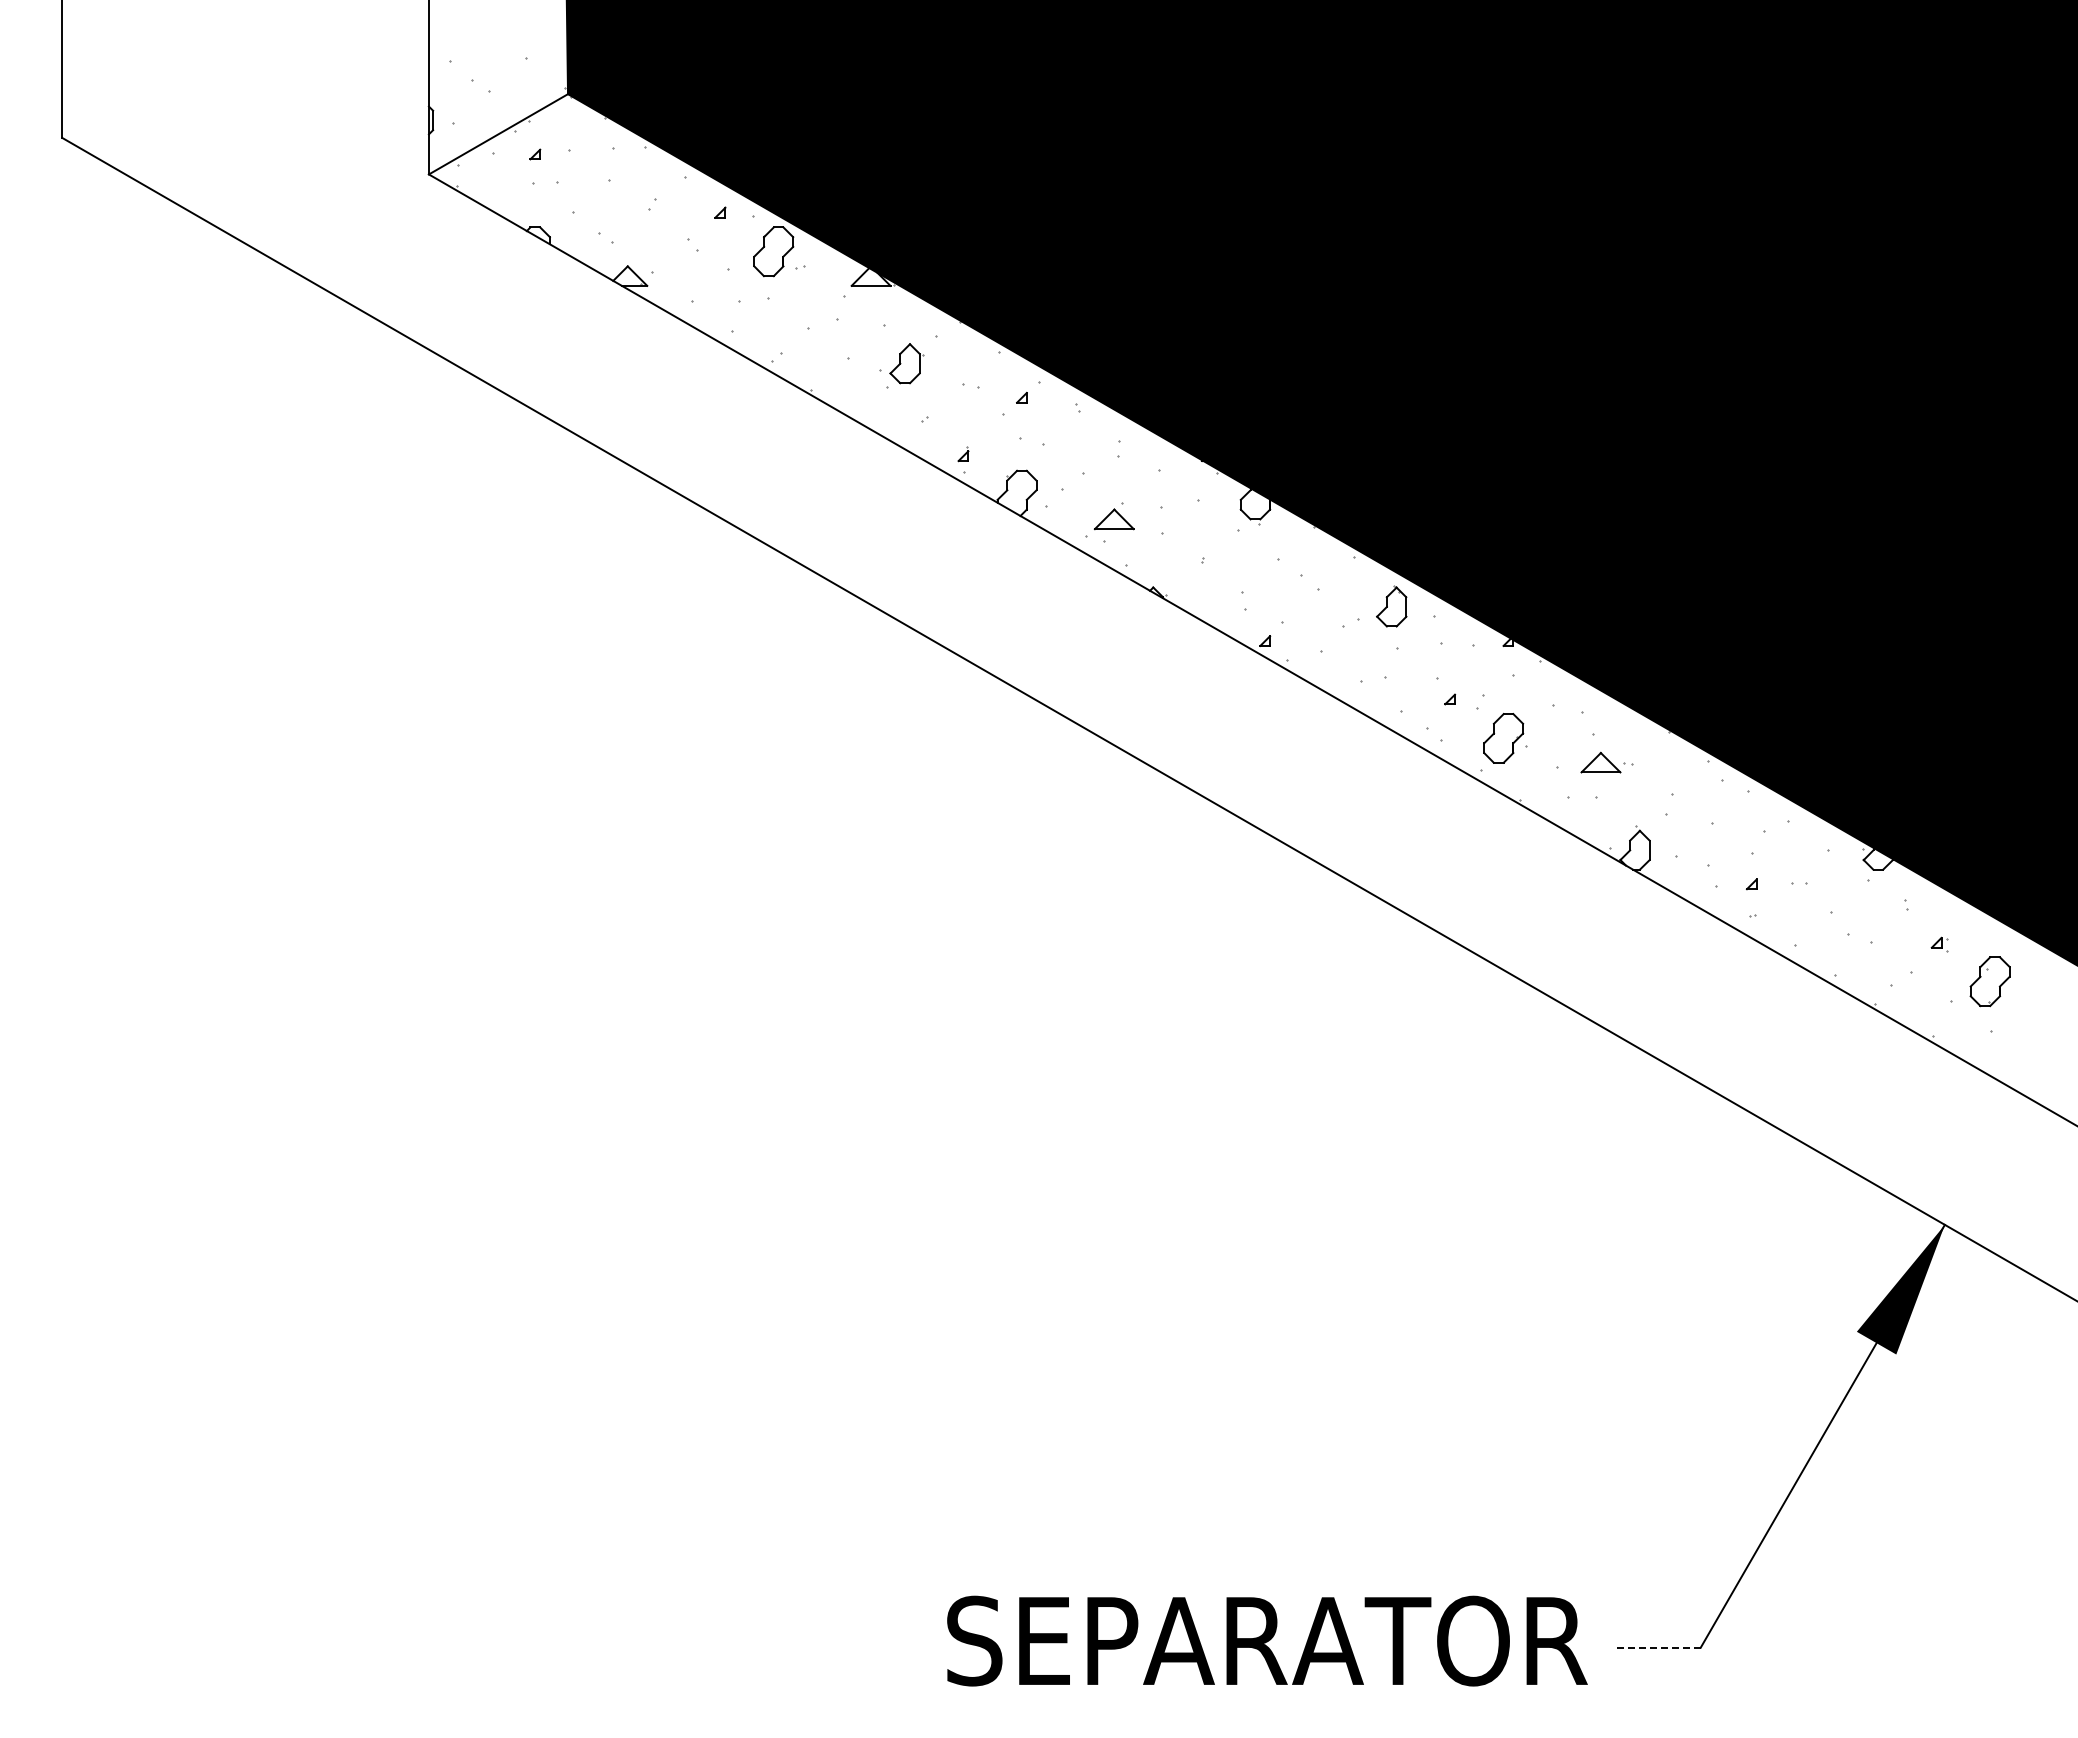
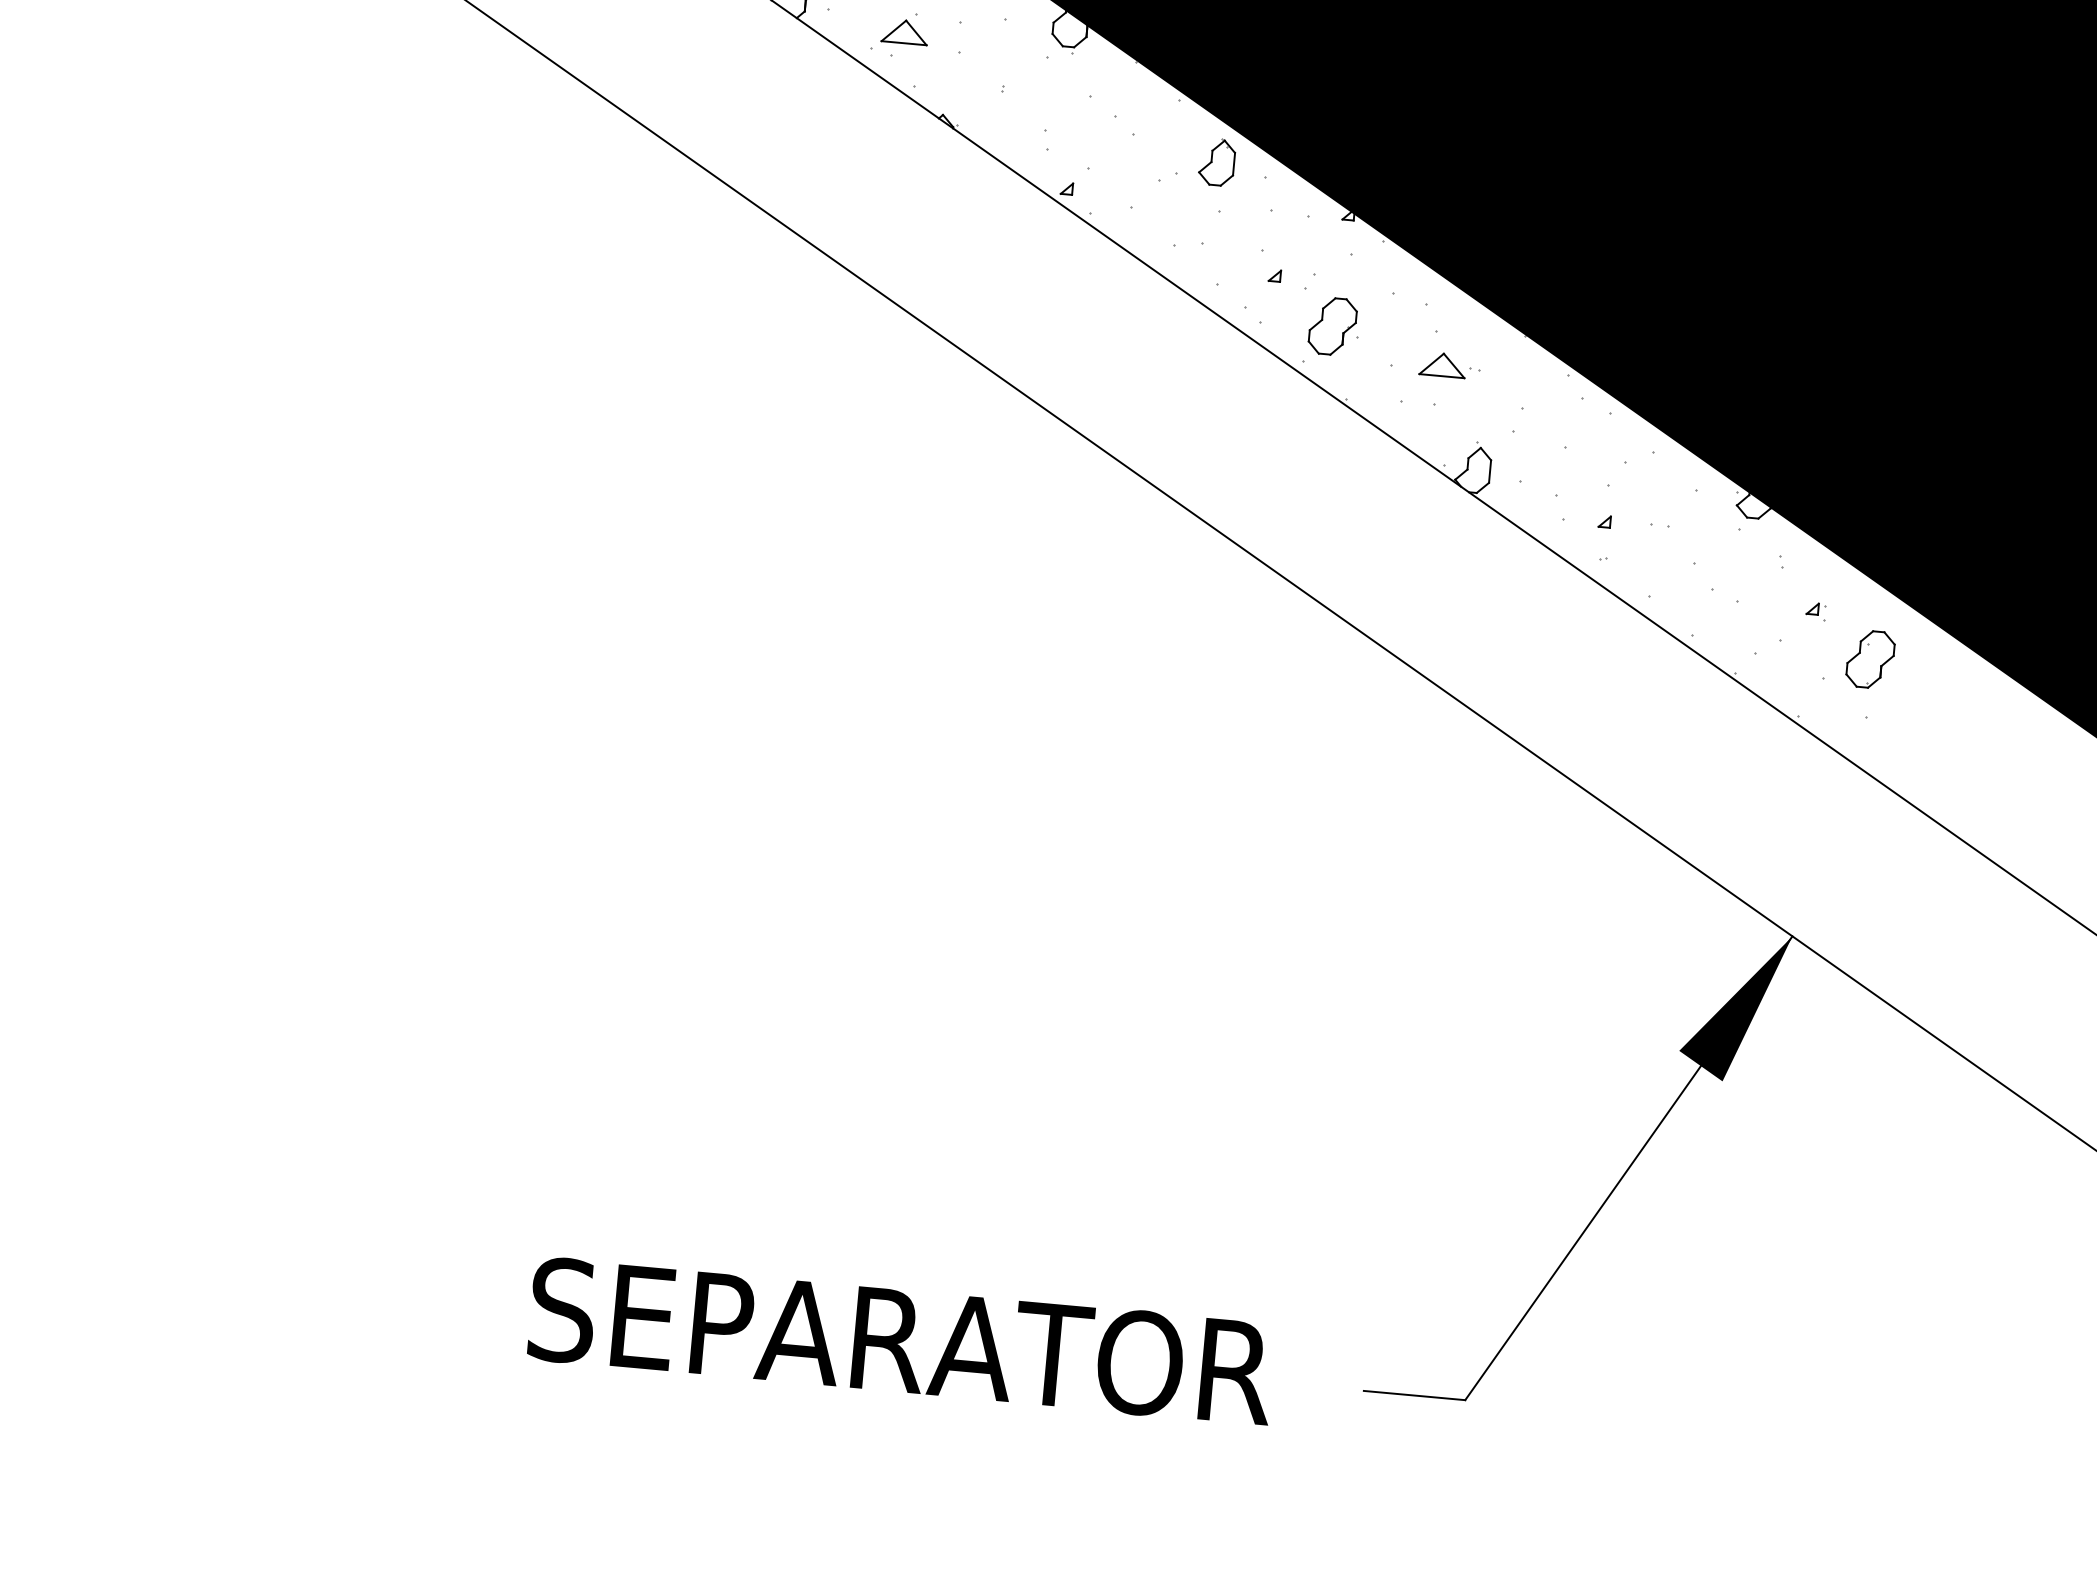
text: (1267, 1640) -> (901, 1340), moved
line: (1656, 1647) -> (1413, 1395), dashed -> solid

